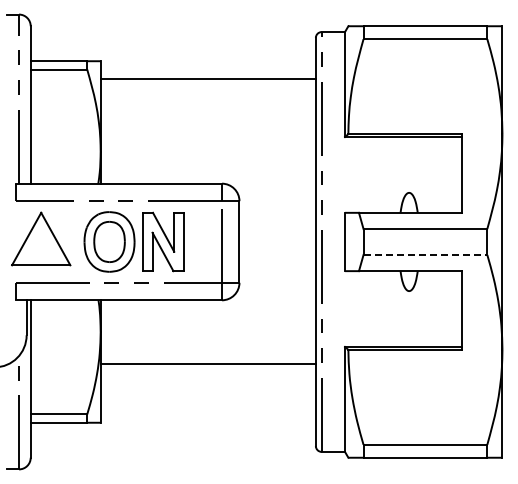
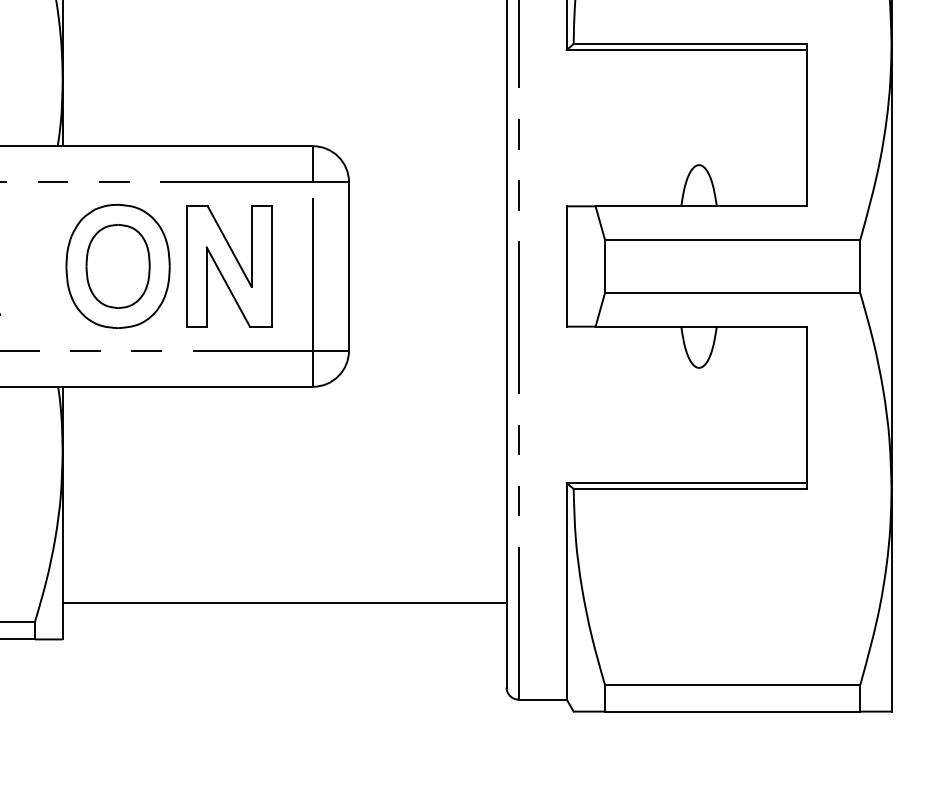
part: (133, 241) -> (167, 265), moved
line: (425, 254) -> (732, 292), dashed -> solid
line: (207, 364) -> (283, 603), moved

